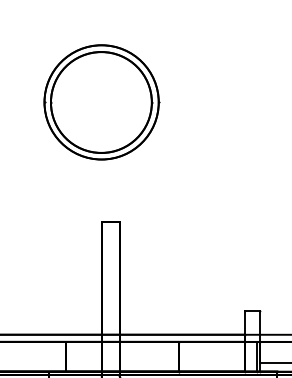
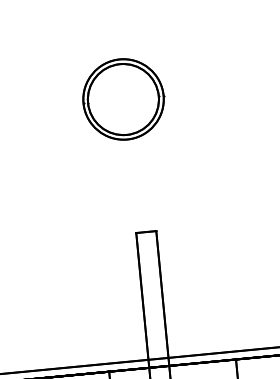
part: (102, 102) -> (124, 99), size x0.62

